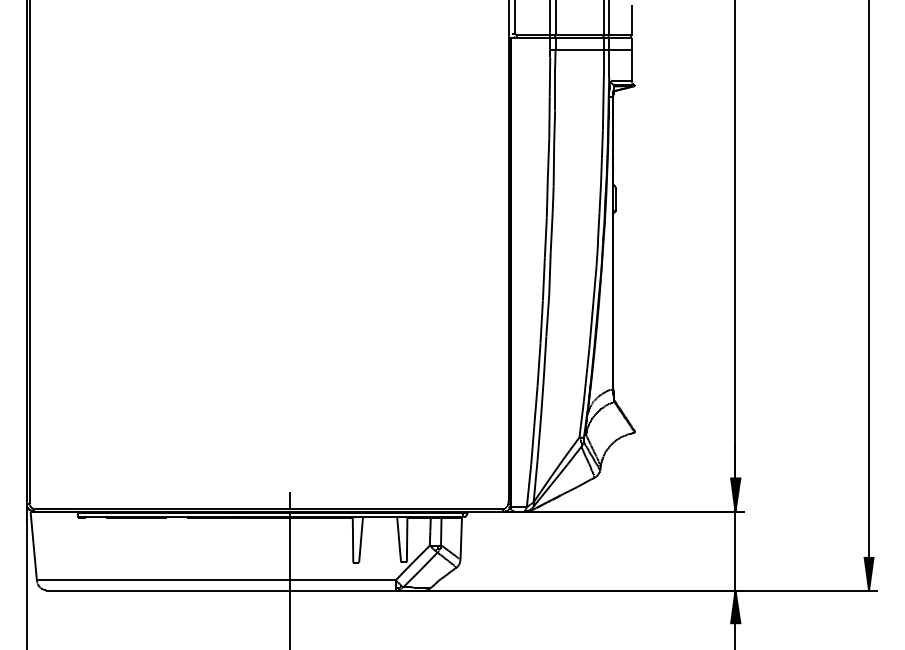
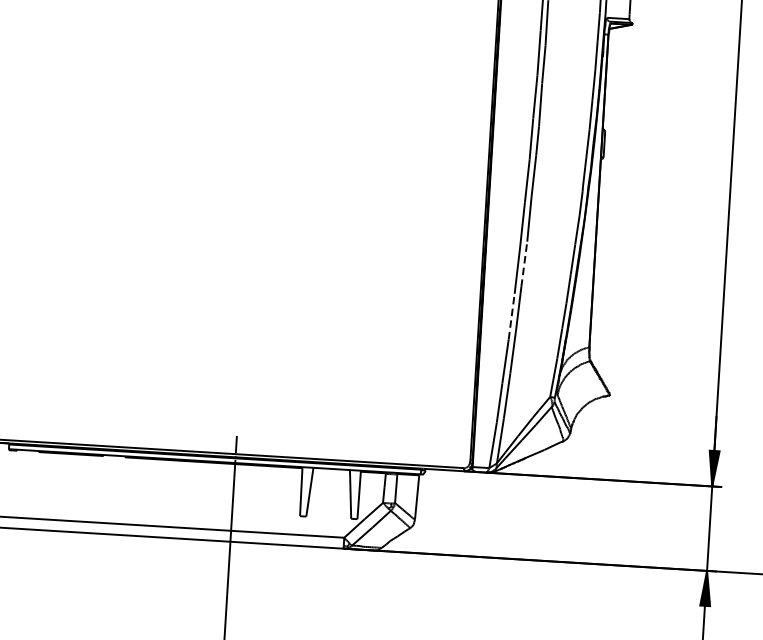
line: (547, 314) -> (524, 263), solid -> dashed
line: (539, 364) -> (512, 316), solid -> dashed

